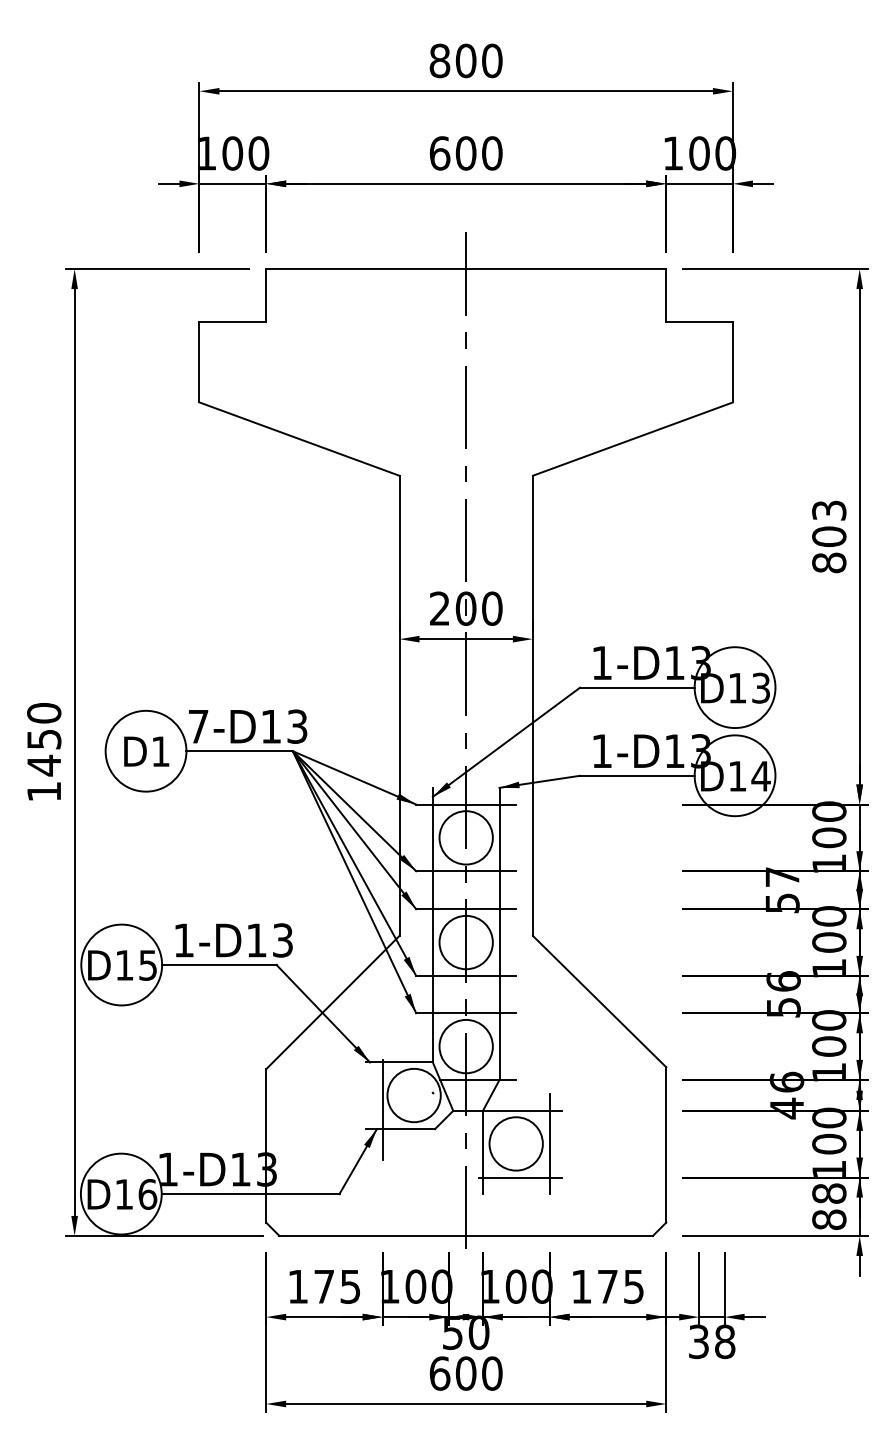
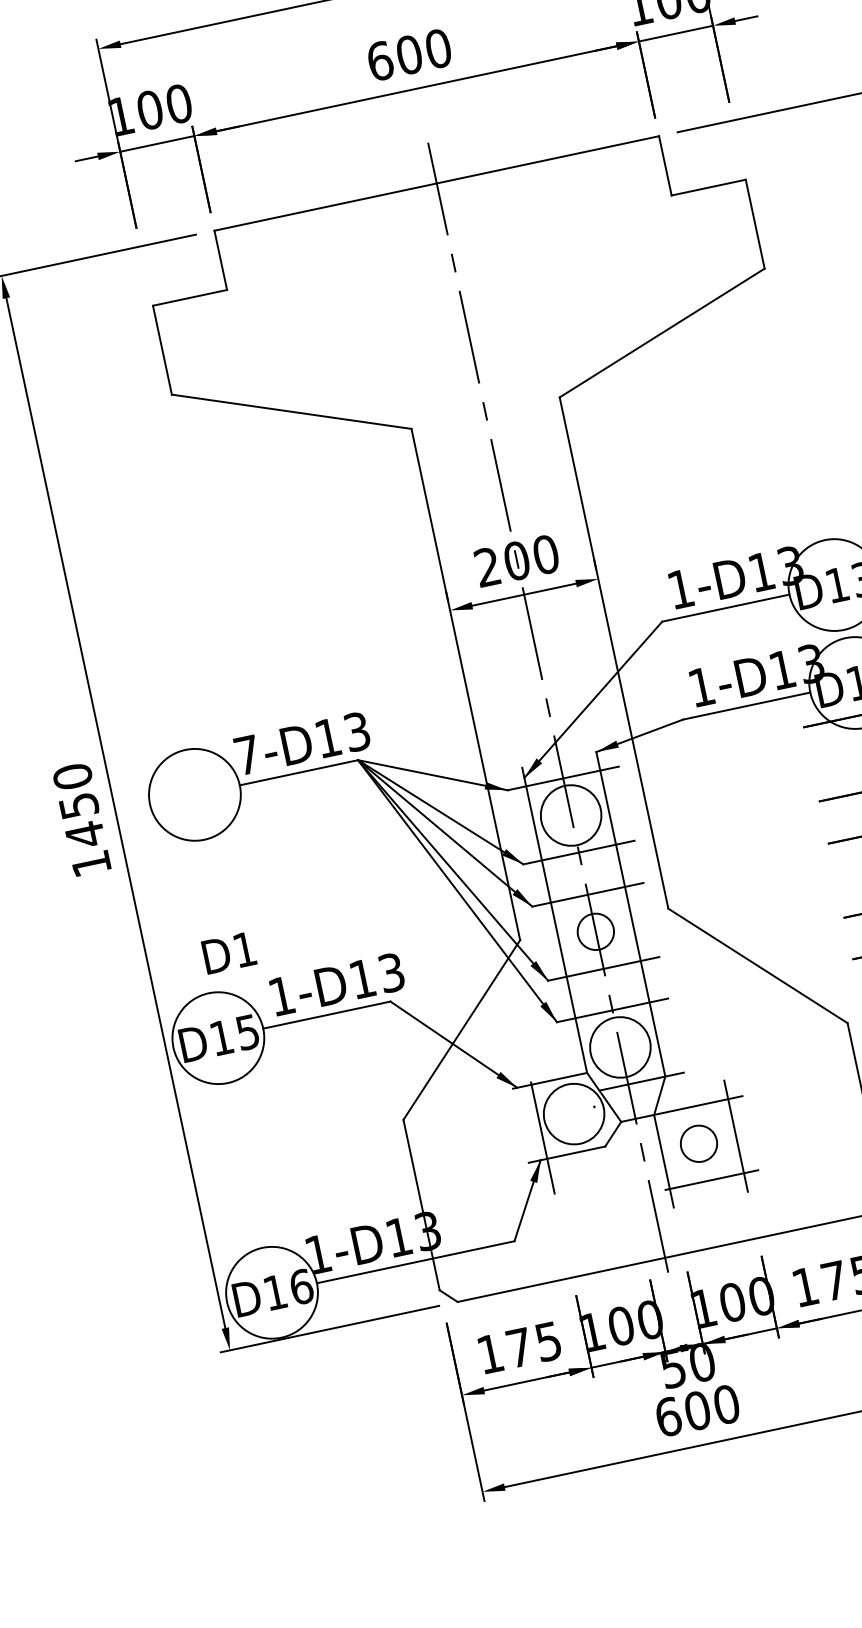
text: (146, 751) -> (229, 952), moved
circle: (465, 942) -> (595, 931), size x0.6
circle: (515, 1143) -> (698, 1143), size x0.6

